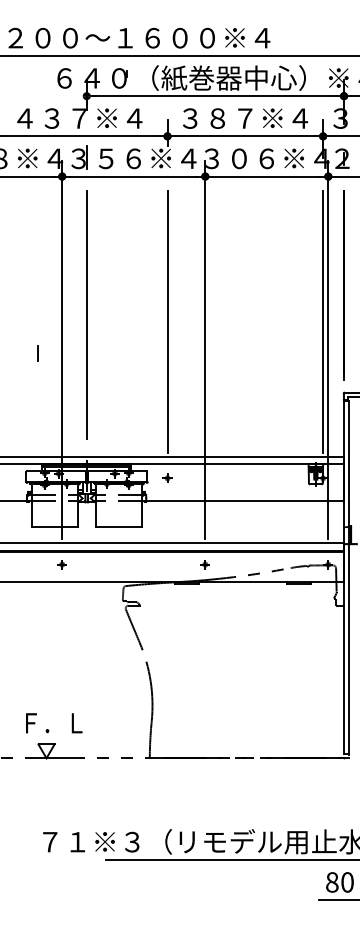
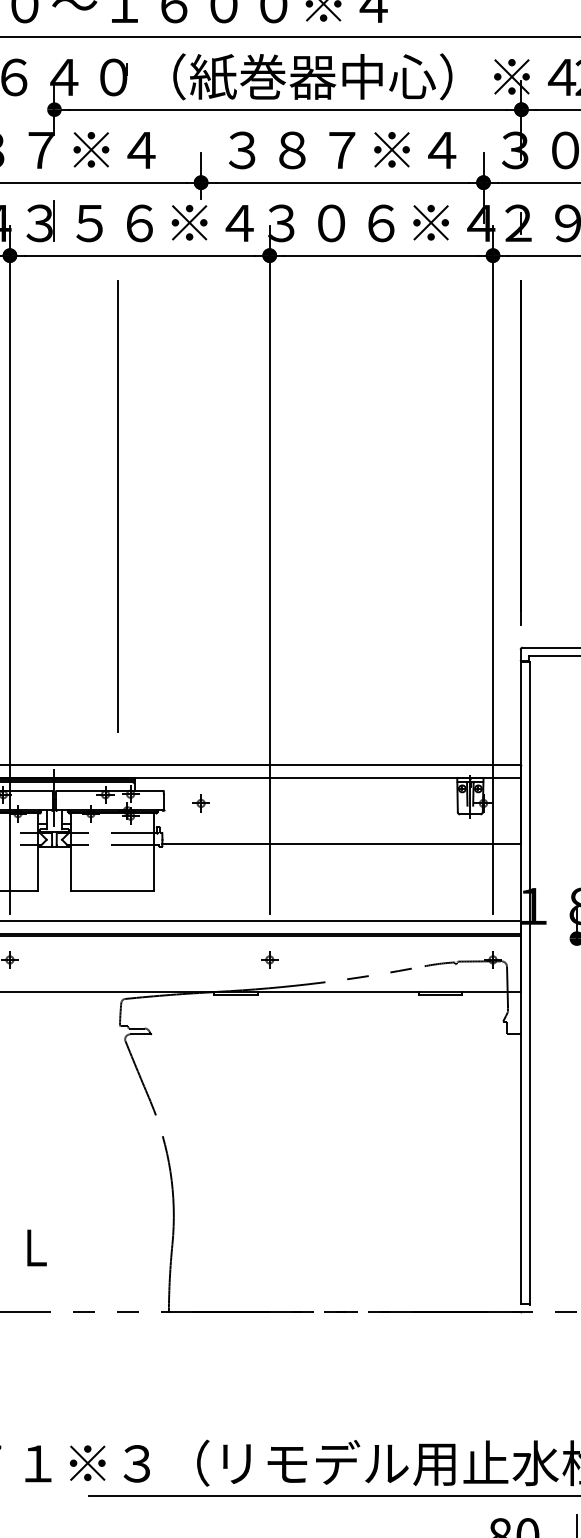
line: (86, 314) -> (117, 505), moved
line: (167, 321) -> (201, 518), removed
line: (323, 321) -> (484, 518), removed

